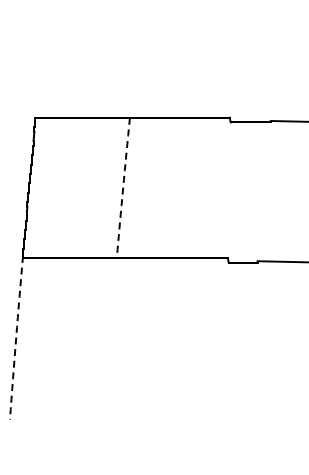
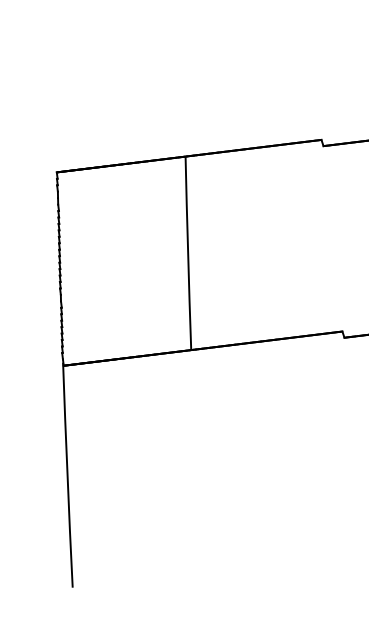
arc: (123, 187) -> (188, 252), dashed -> solid
arc: (16, 337) -> (67, 474), dashed -> solid

